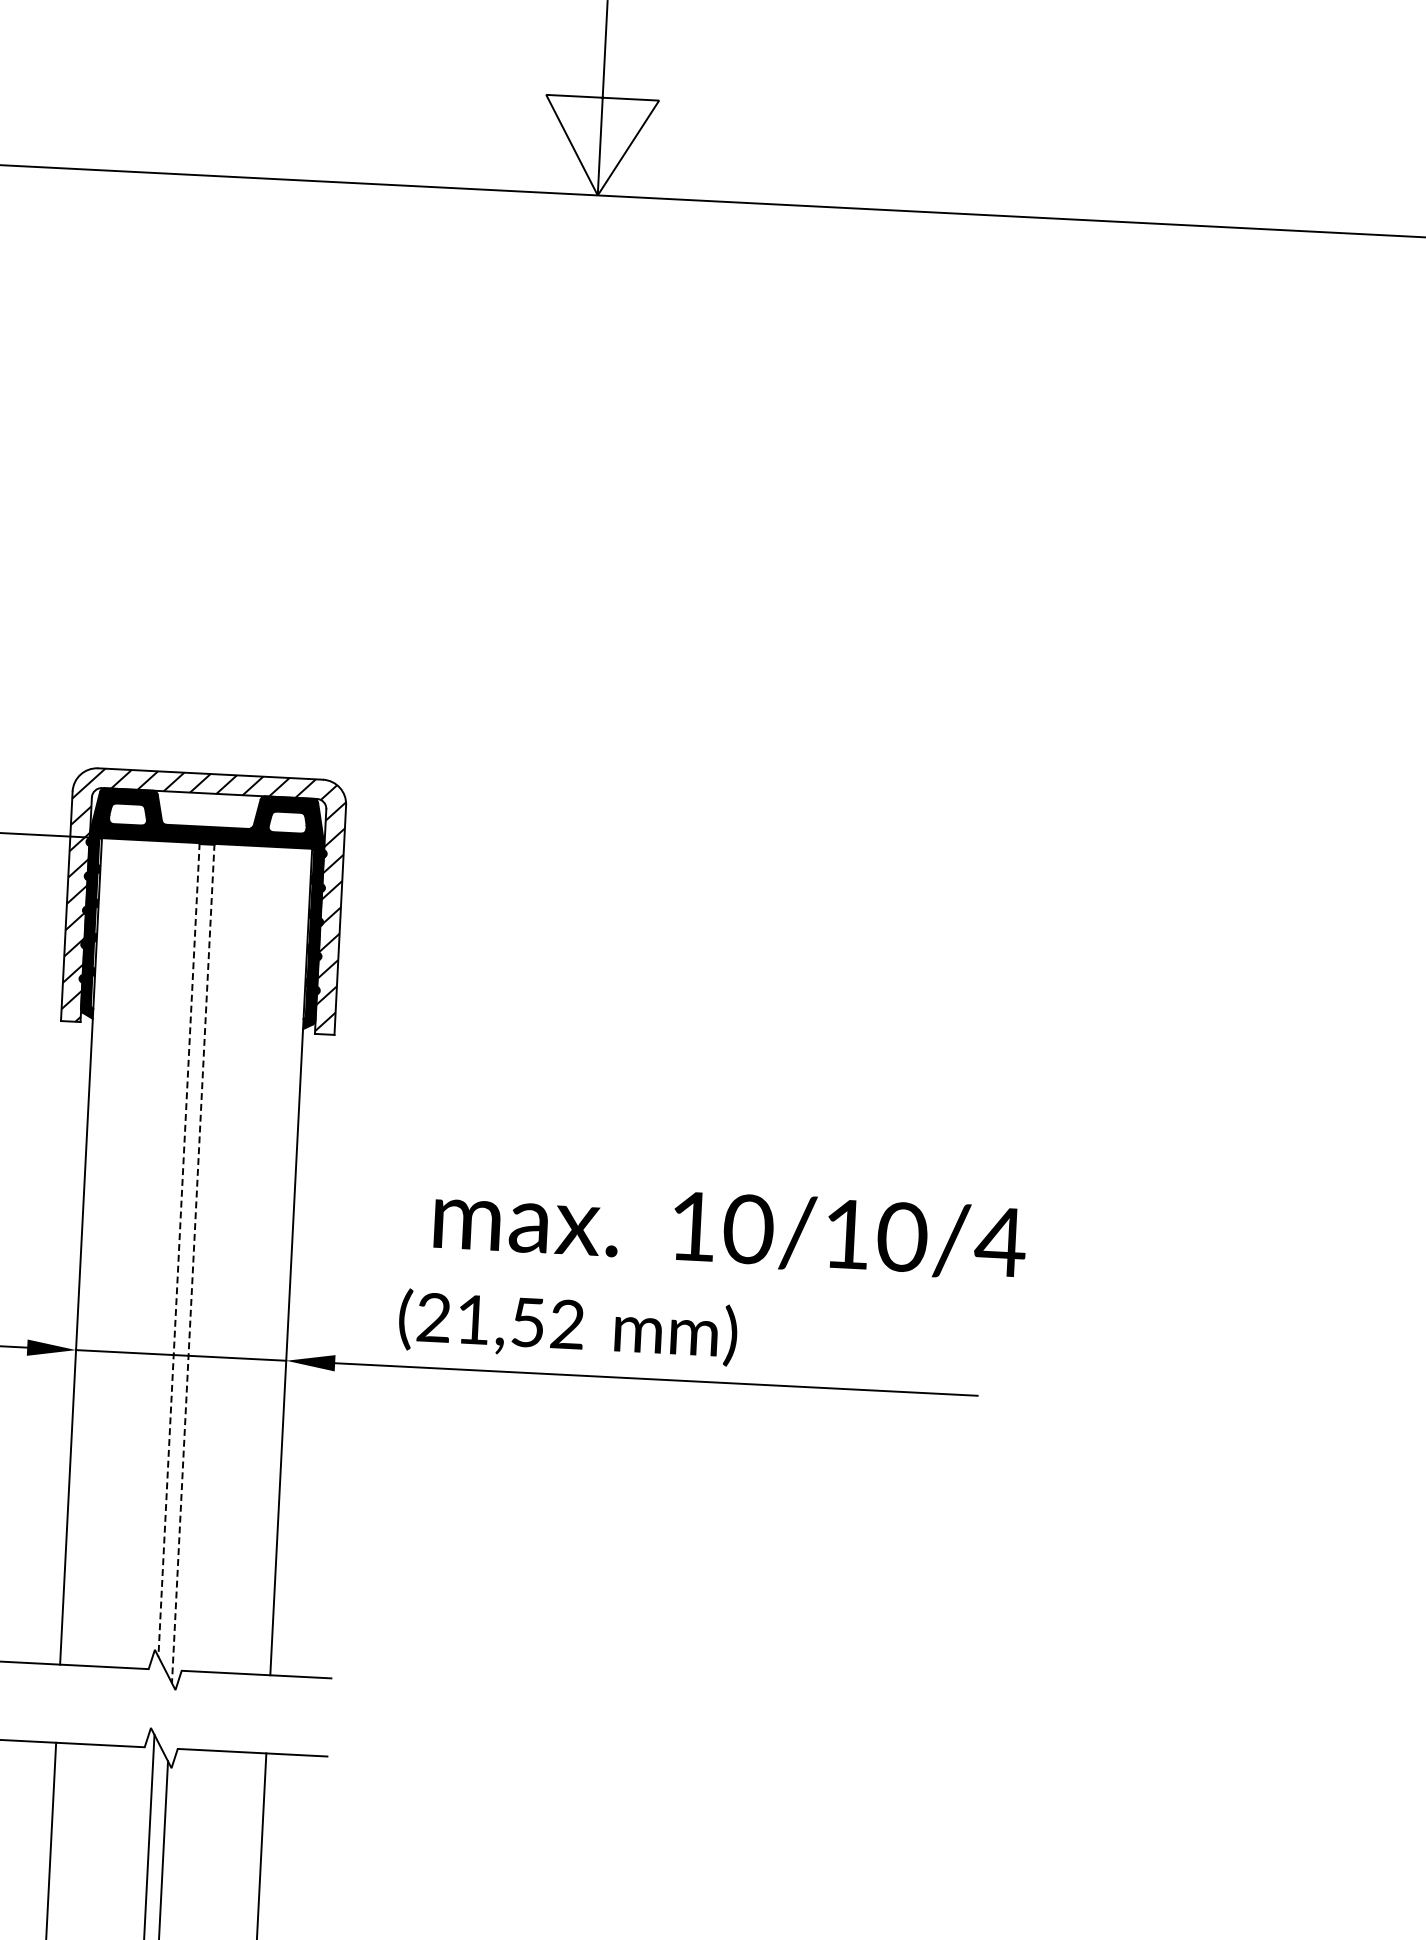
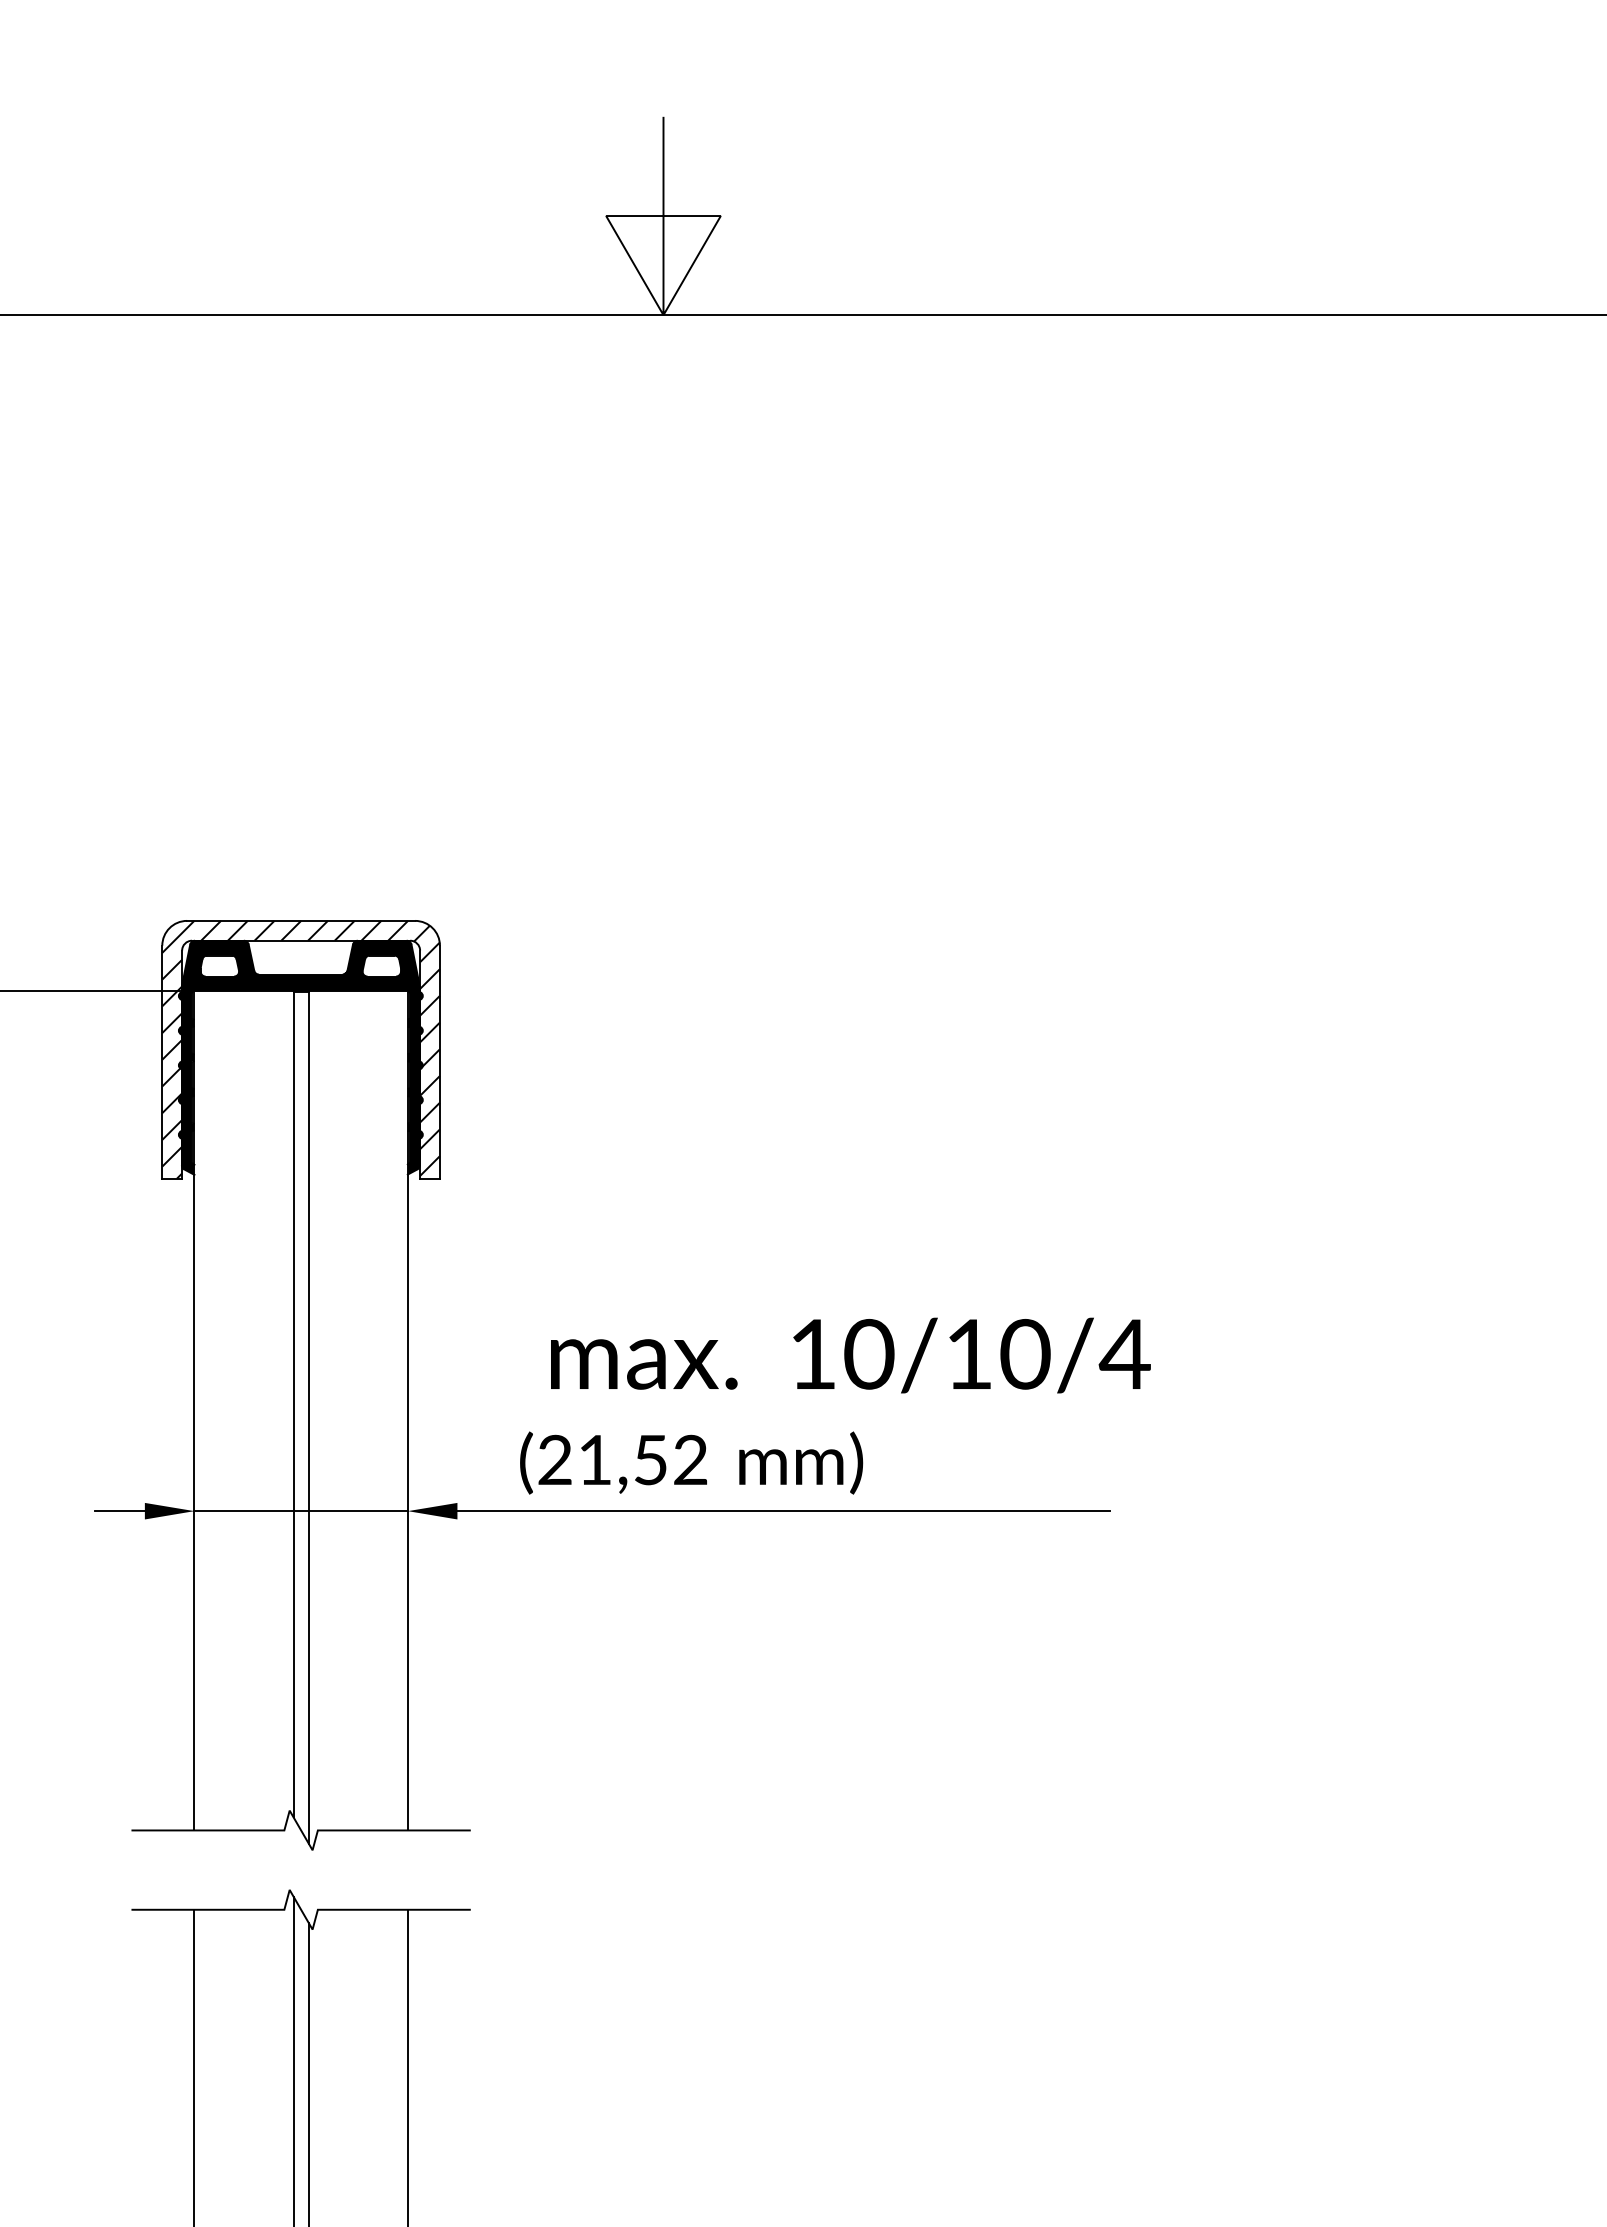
line: (178, 1249) -> (293, 1404), dashed -> solid
line: (193, 1263) -> (308, 1417), dashed -> solid

